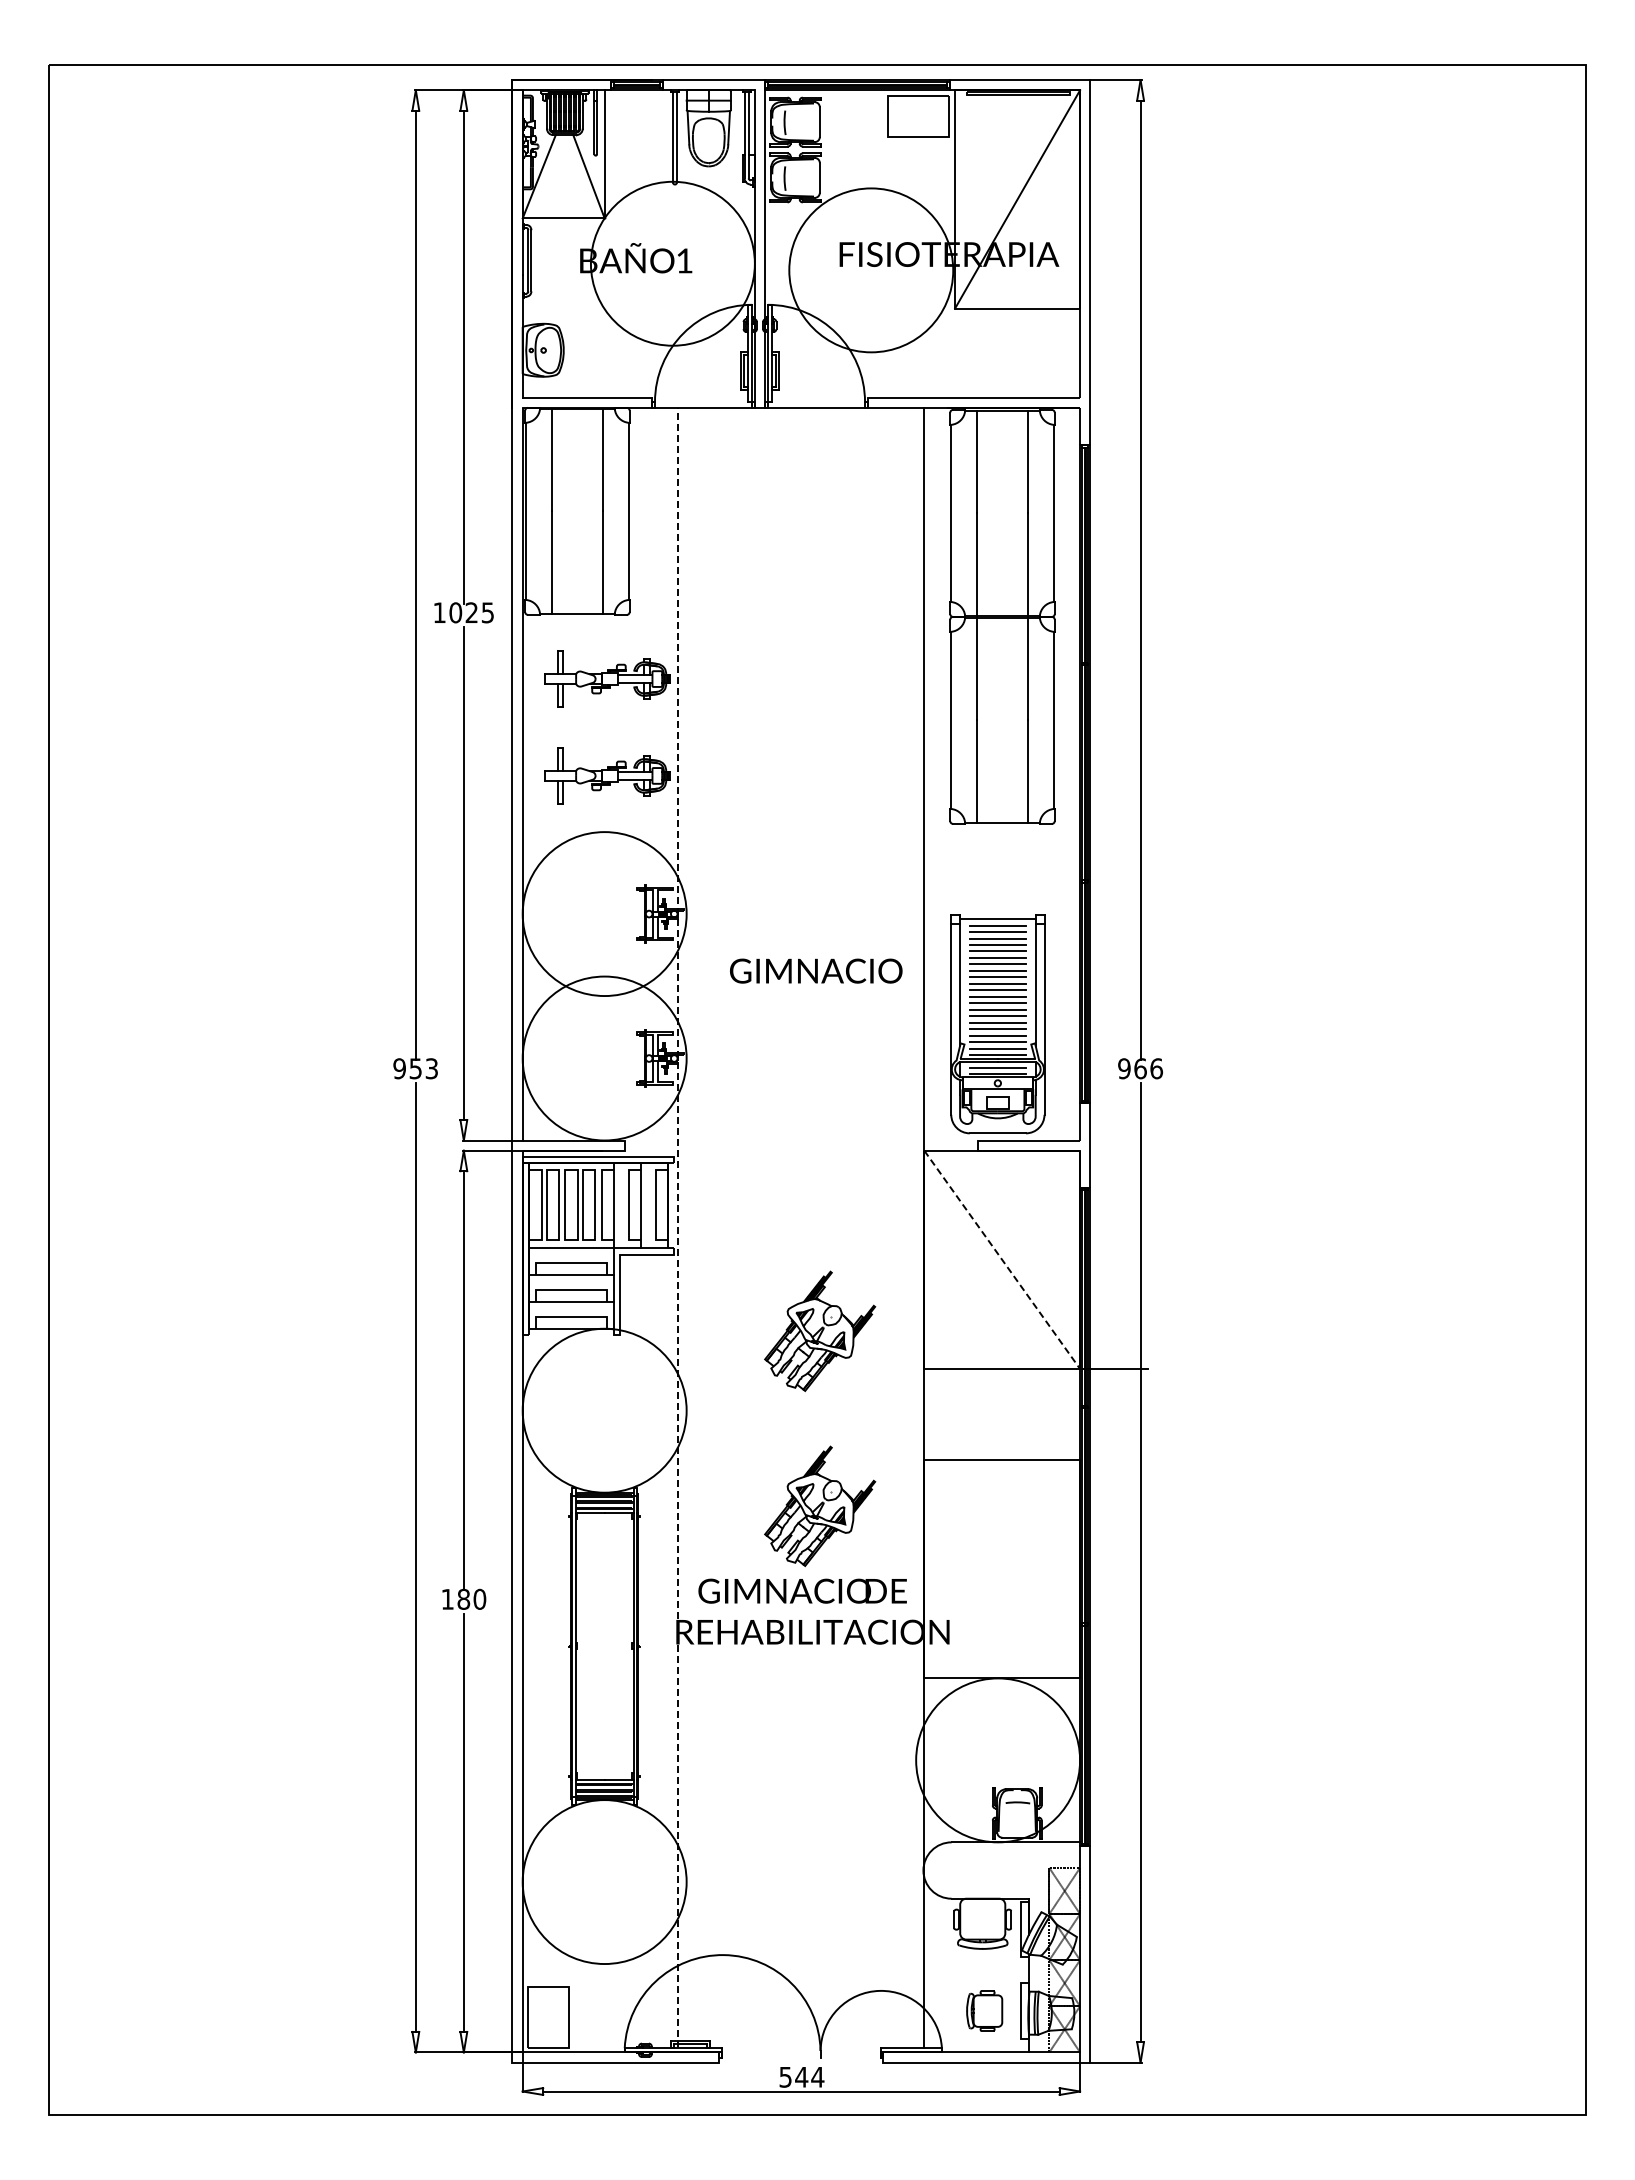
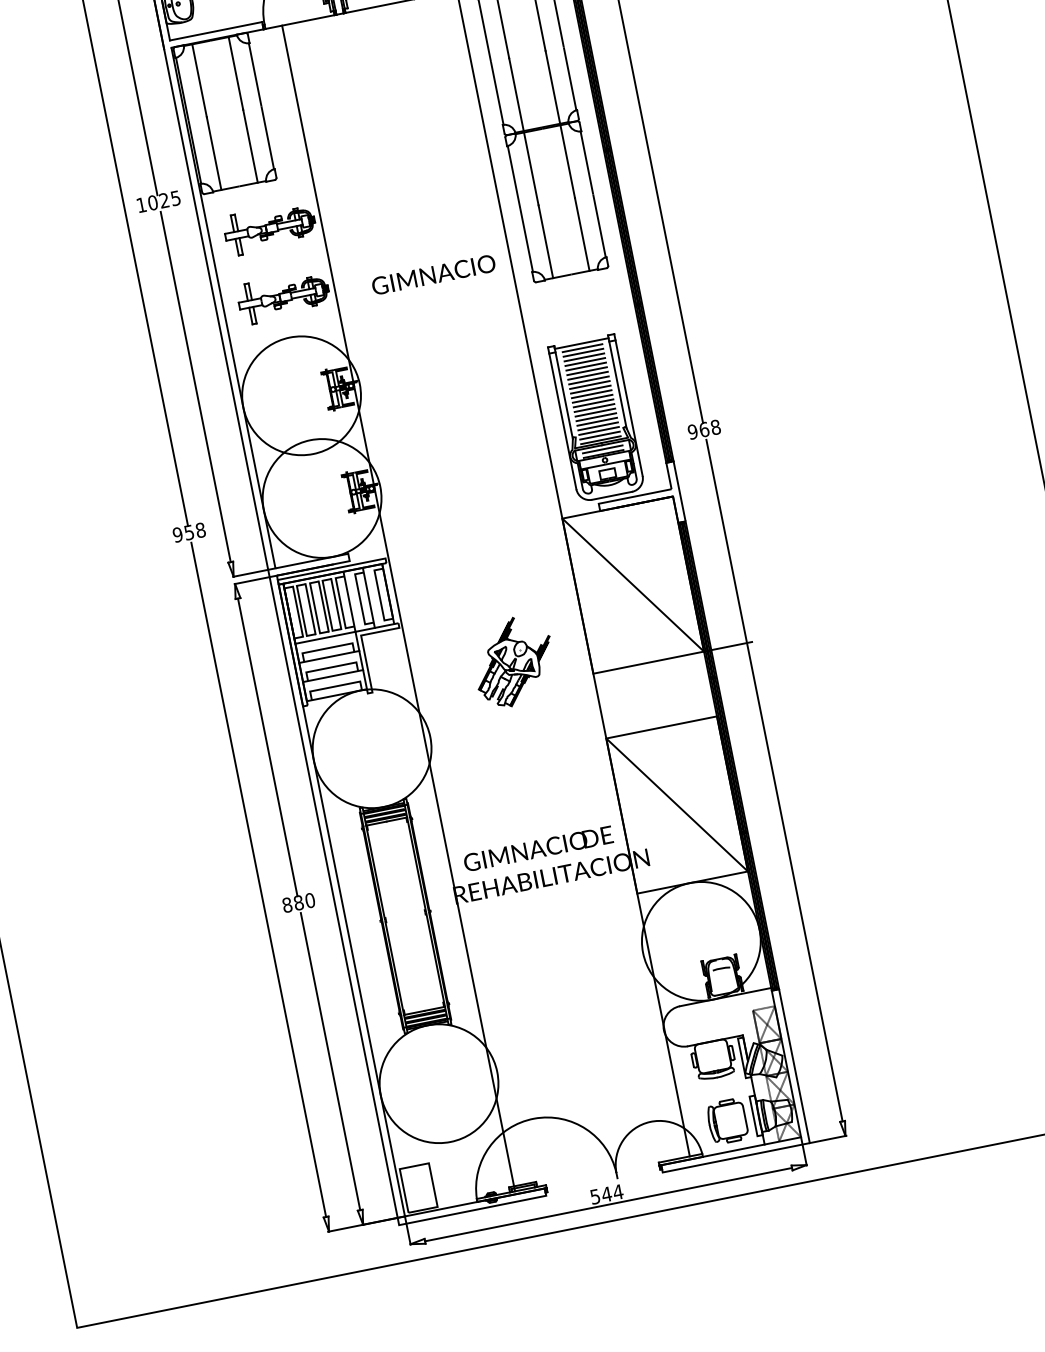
text: (816, 970) -> (433, 274), moved
text: (431, 1068) -> (200, 530), 953 -> 958
text: (1156, 1068) -> (715, 427), 966 -> 968
line: (678, 1227) -> (398, 608), dashed -> solid
line: (1002, 1260) -> (633, 585), dashed -> solid
part: (820, 1505) -> (538, 785), removed
line: (1002, 1569) -> (677, 805), added
text: (447, 1598) -> (287, 904), 180 -> 880
part: (984, 2010) -> (727, 1121), size x1.43

